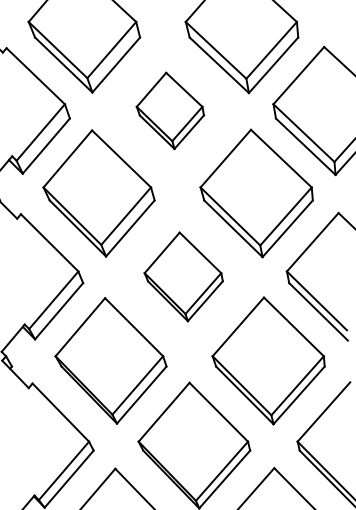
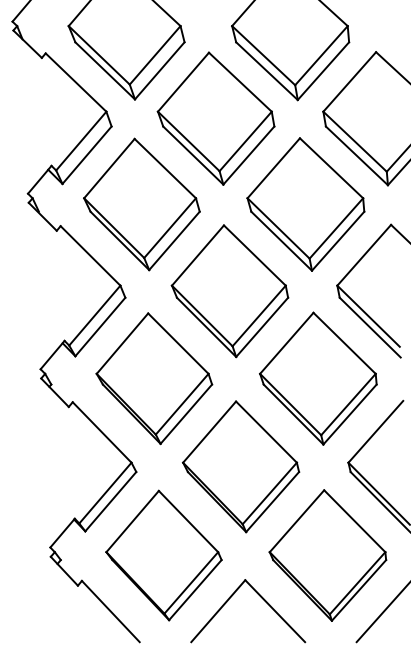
part: (169, 110) -> (215, 118), size x1.67
part: (183, 277) -> (229, 291), size x1.43

